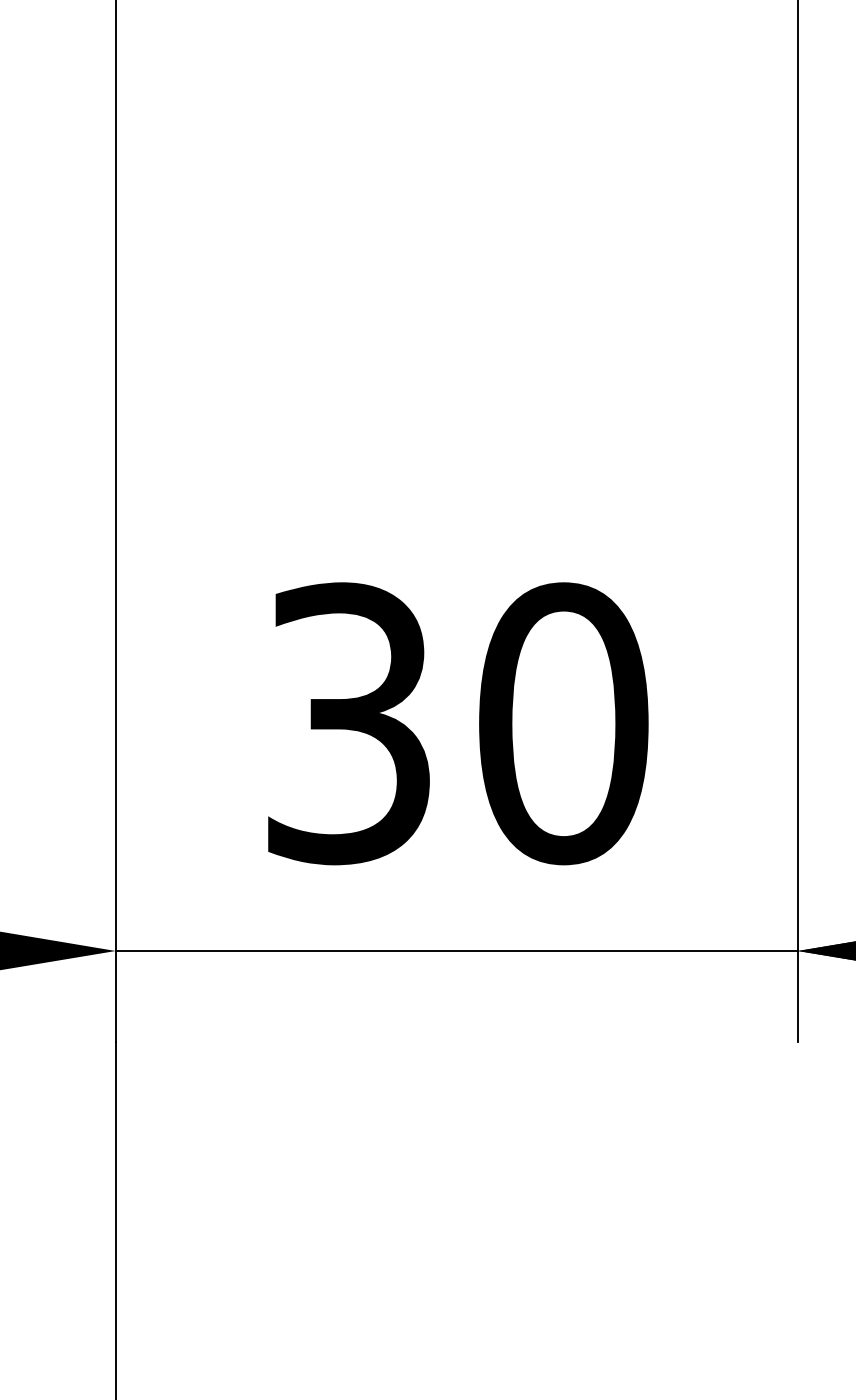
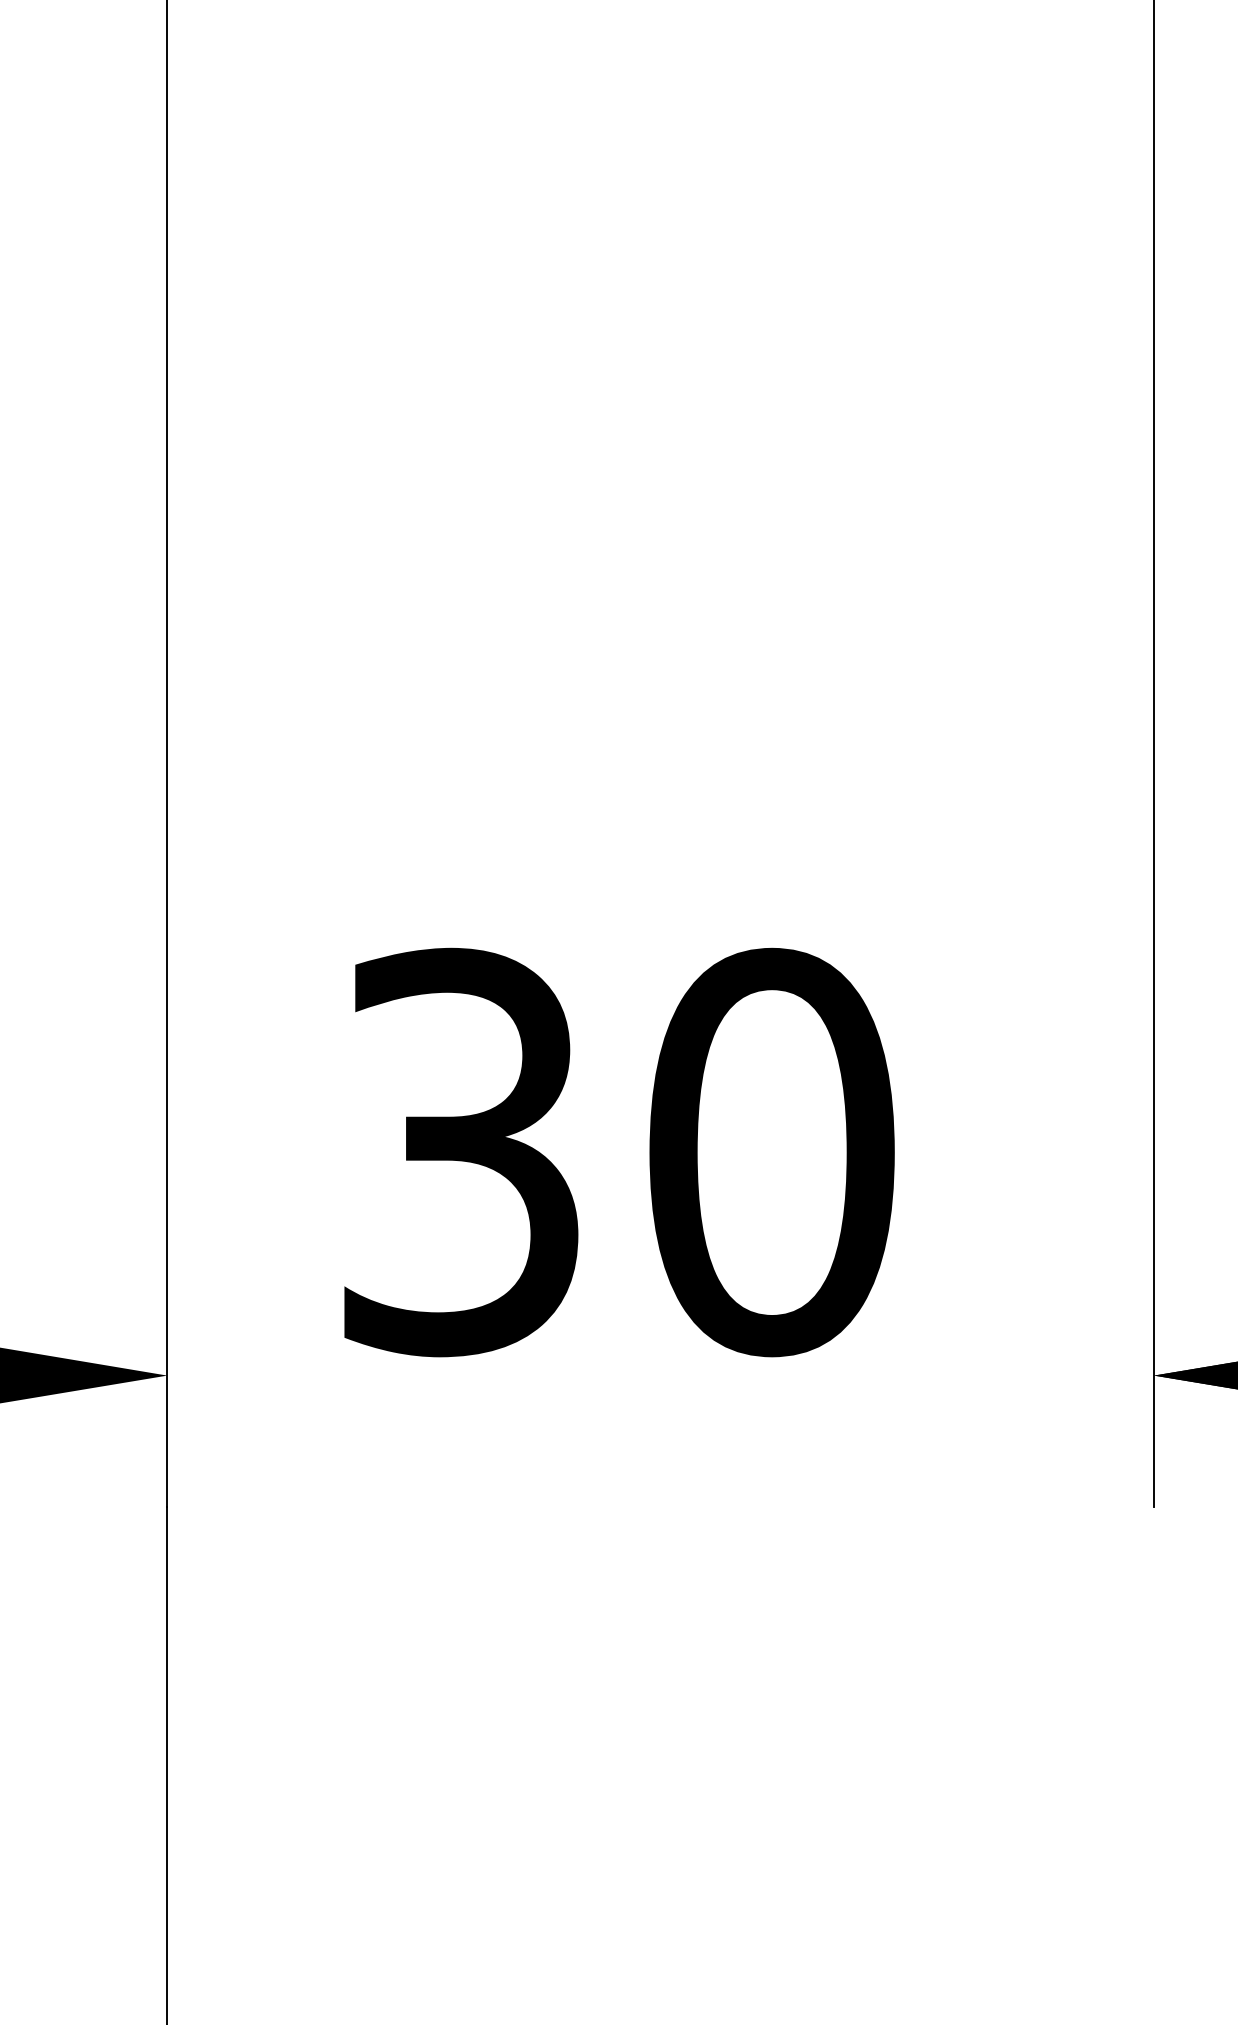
text: (458, 723) -> (619, 1152), moved
line: (456, 951) -> (660, 1376), removed

